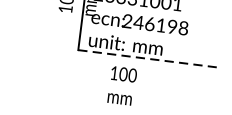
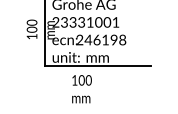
line: (147, 58) -> (98, 66), dashed -> solid

